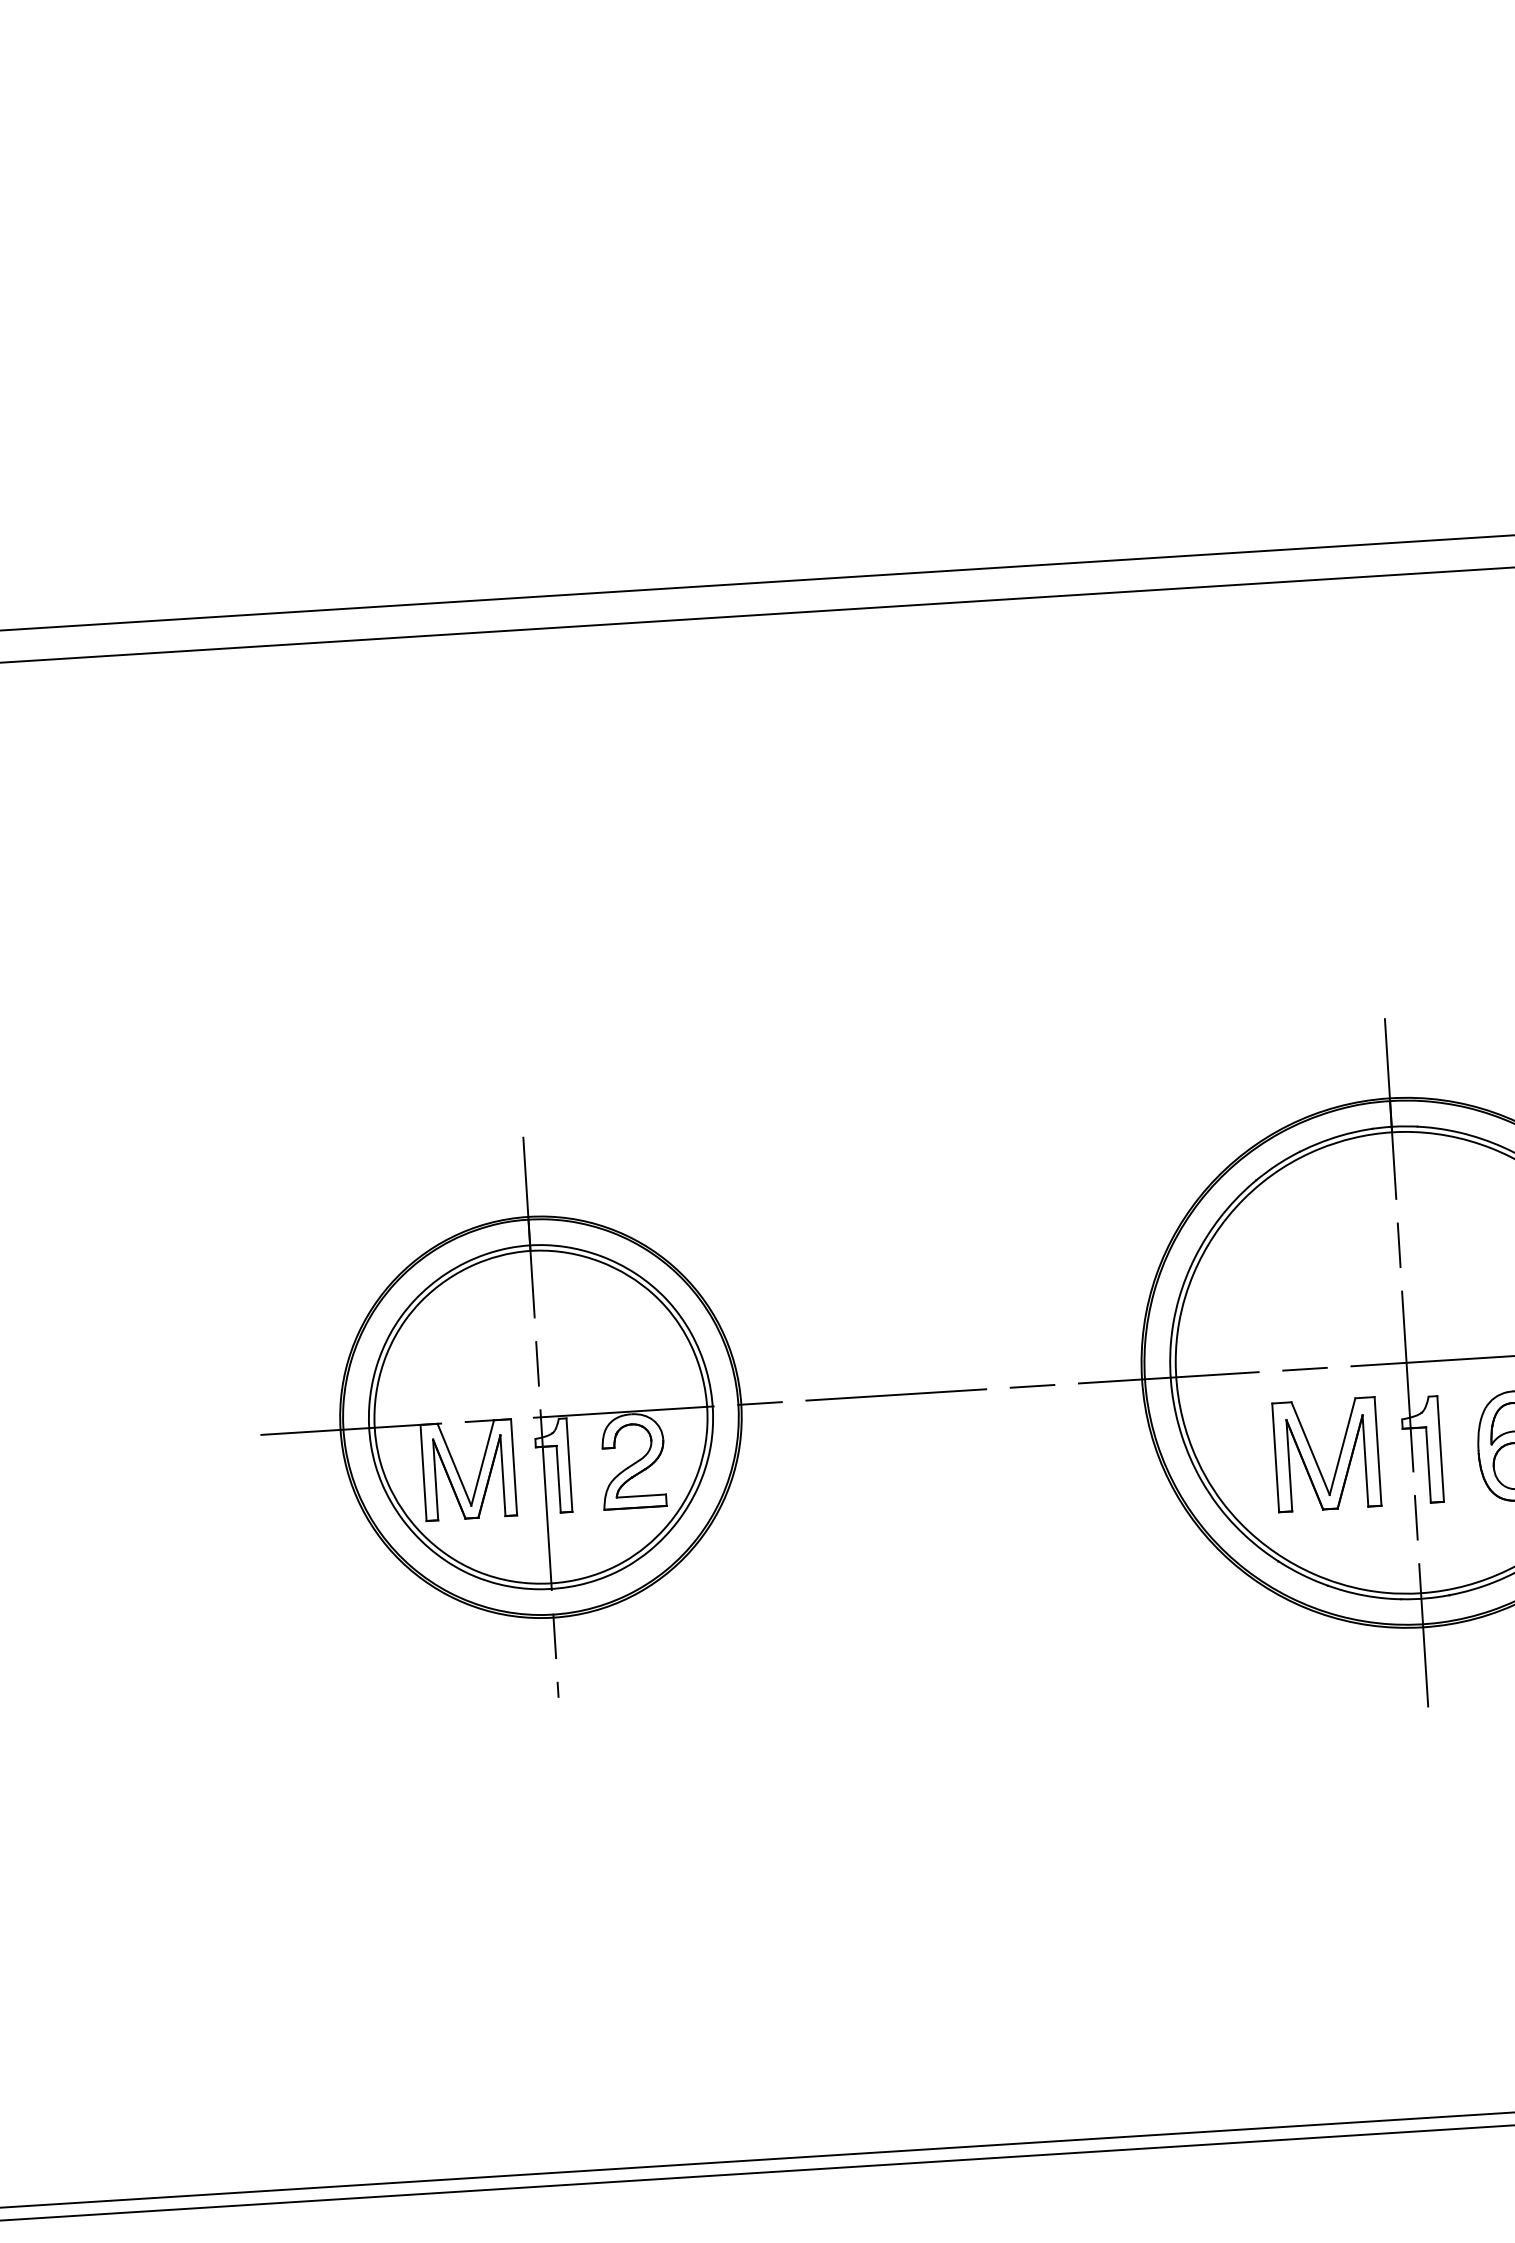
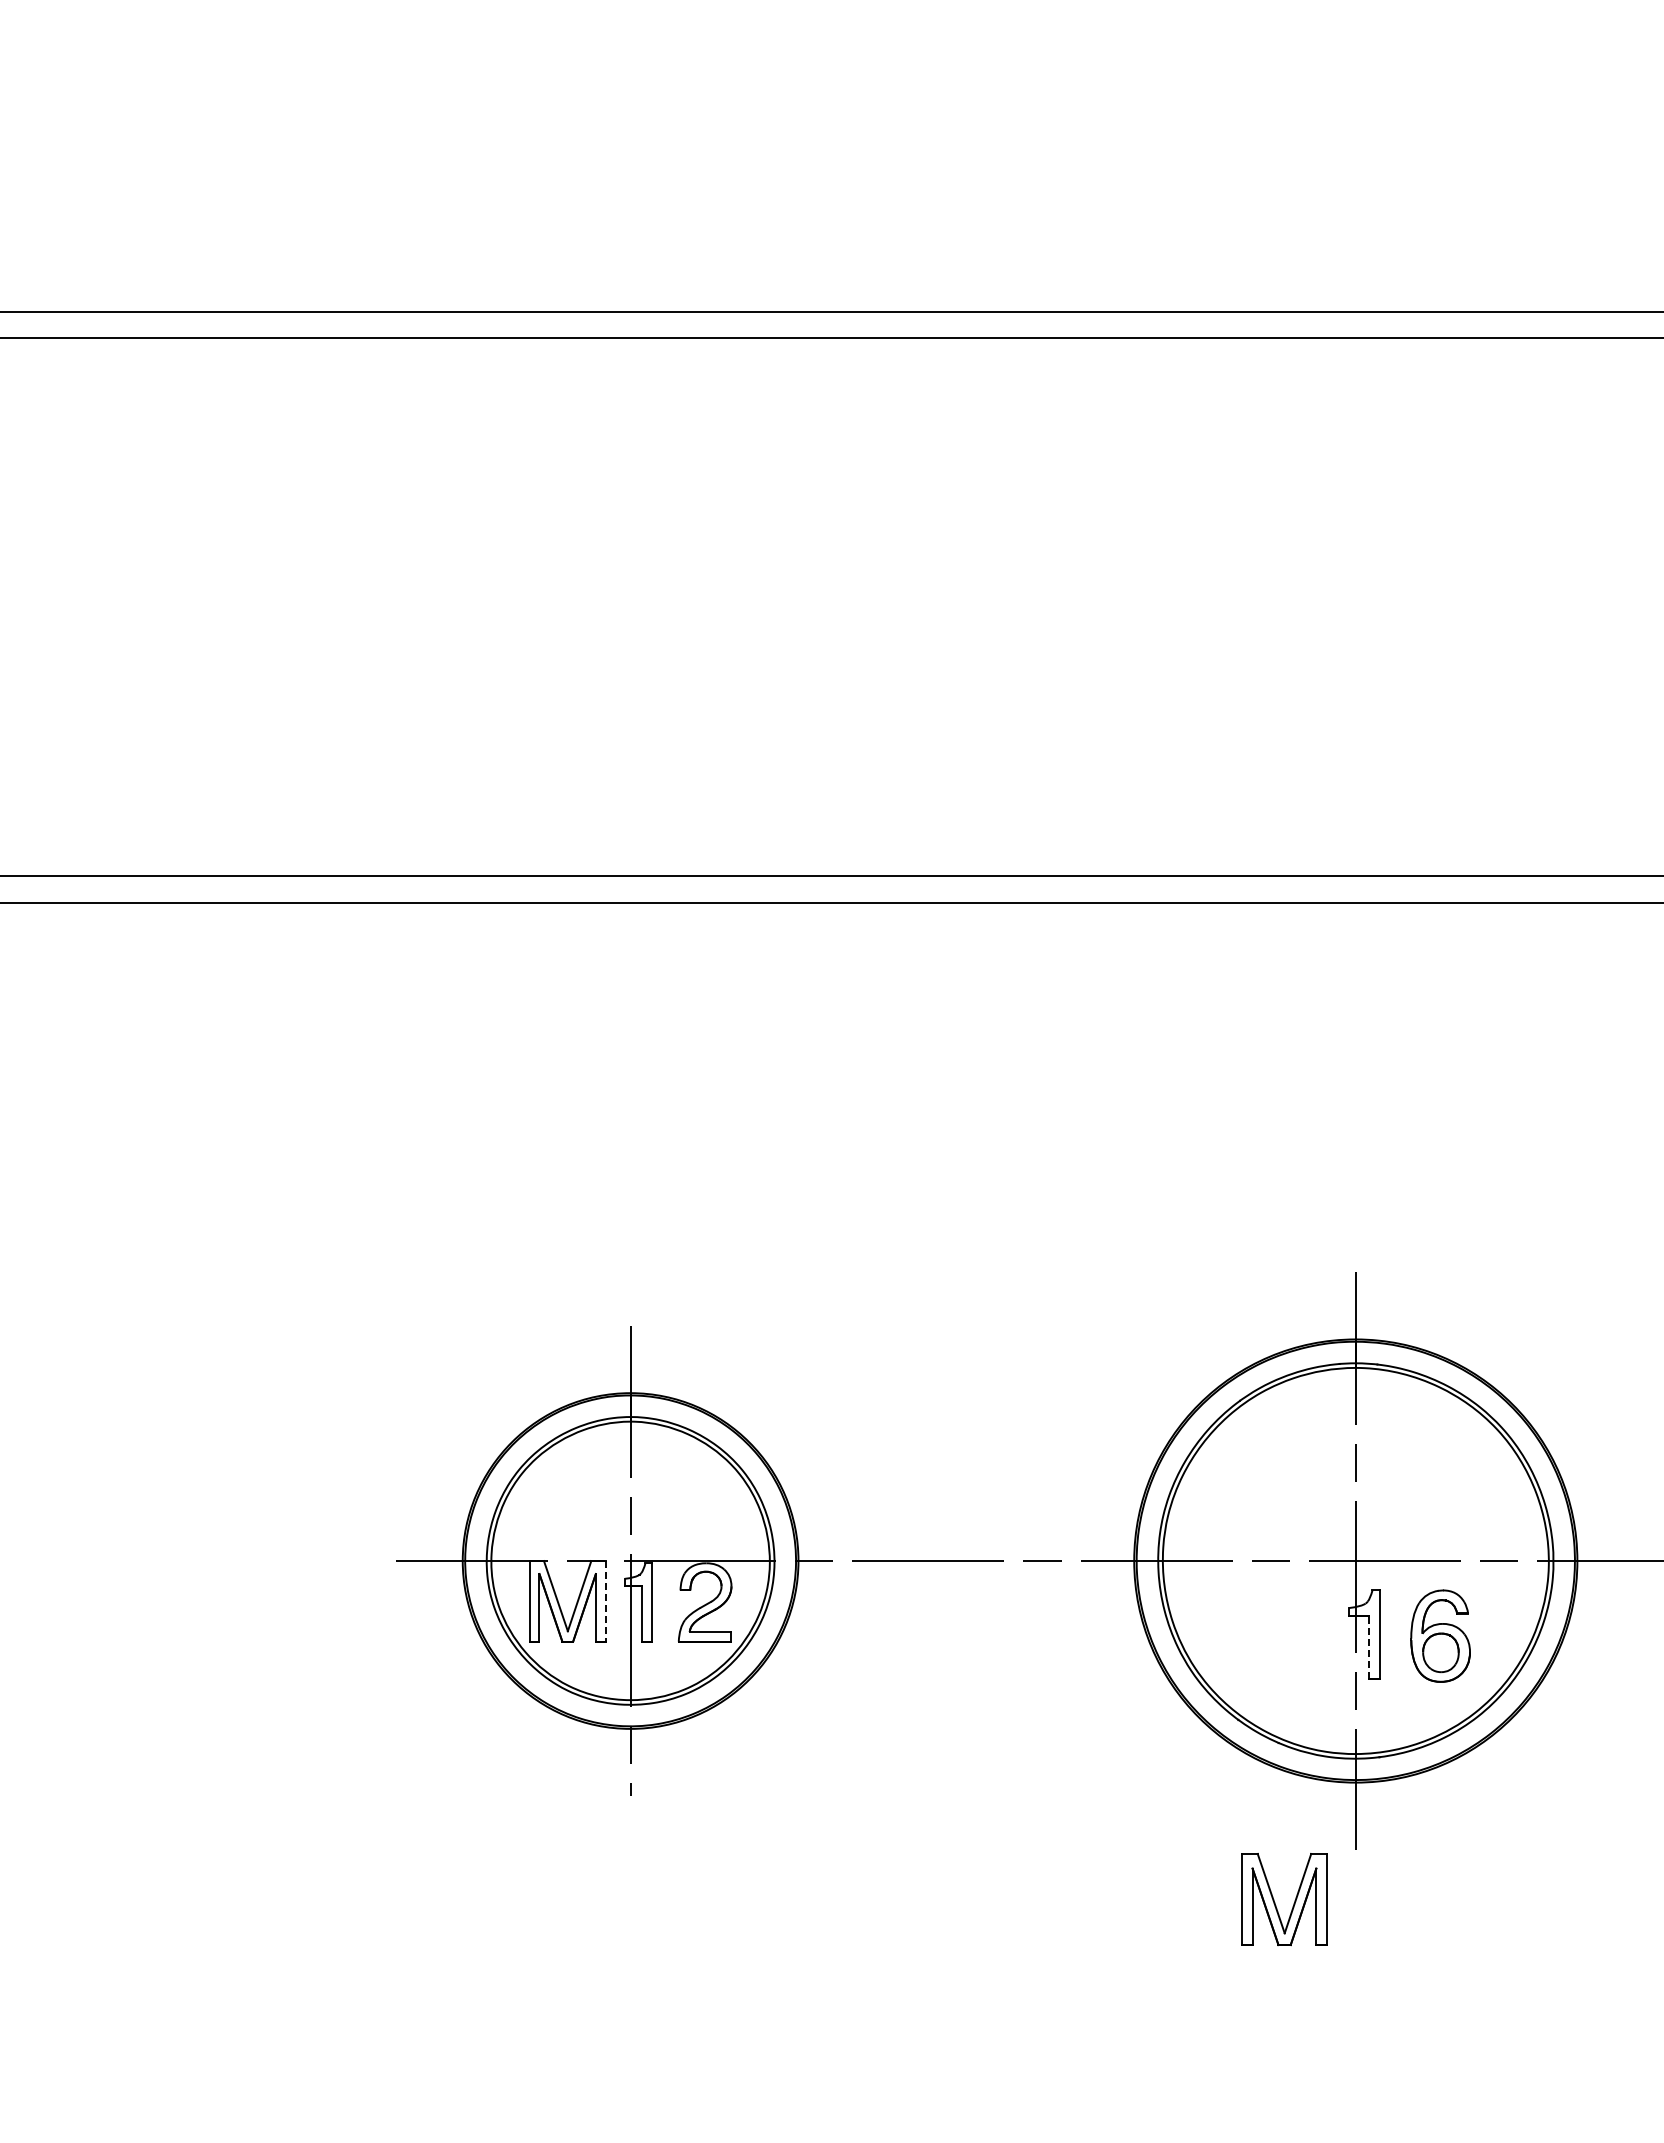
part: (1316, 1458) -> (1275, 1902), moved
line: (1428, 1465) -> (1368, 1647), solid -> dashed
line: (514, 1467) -> (605, 1601), solid -> dashed

